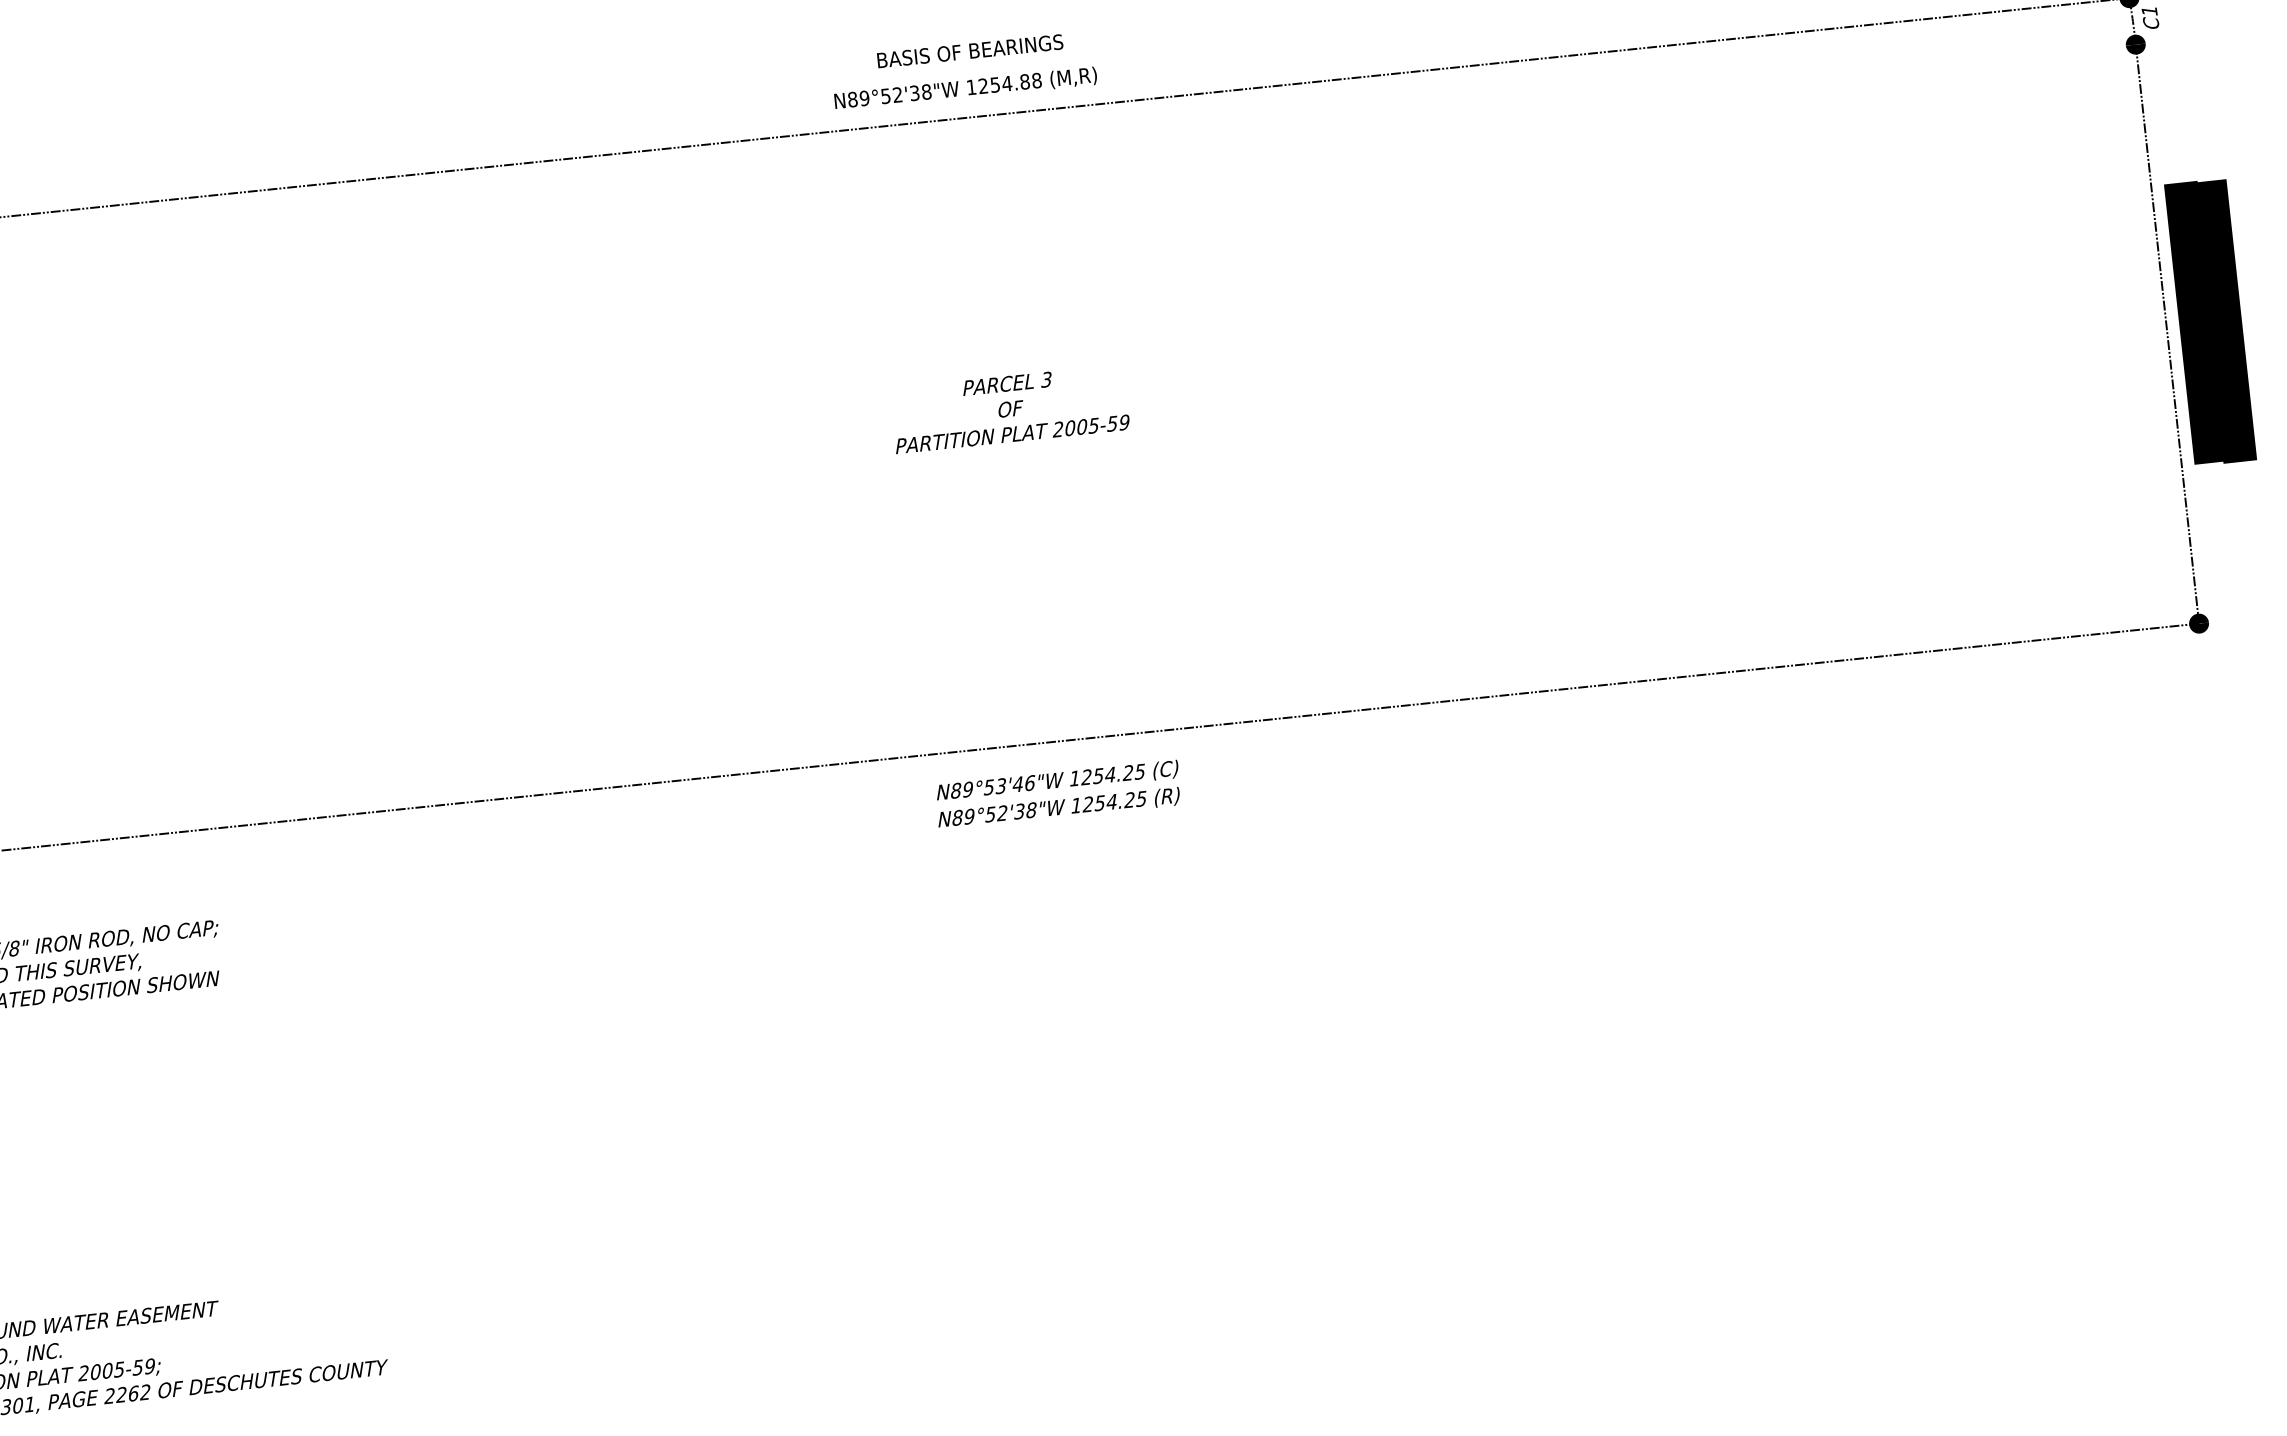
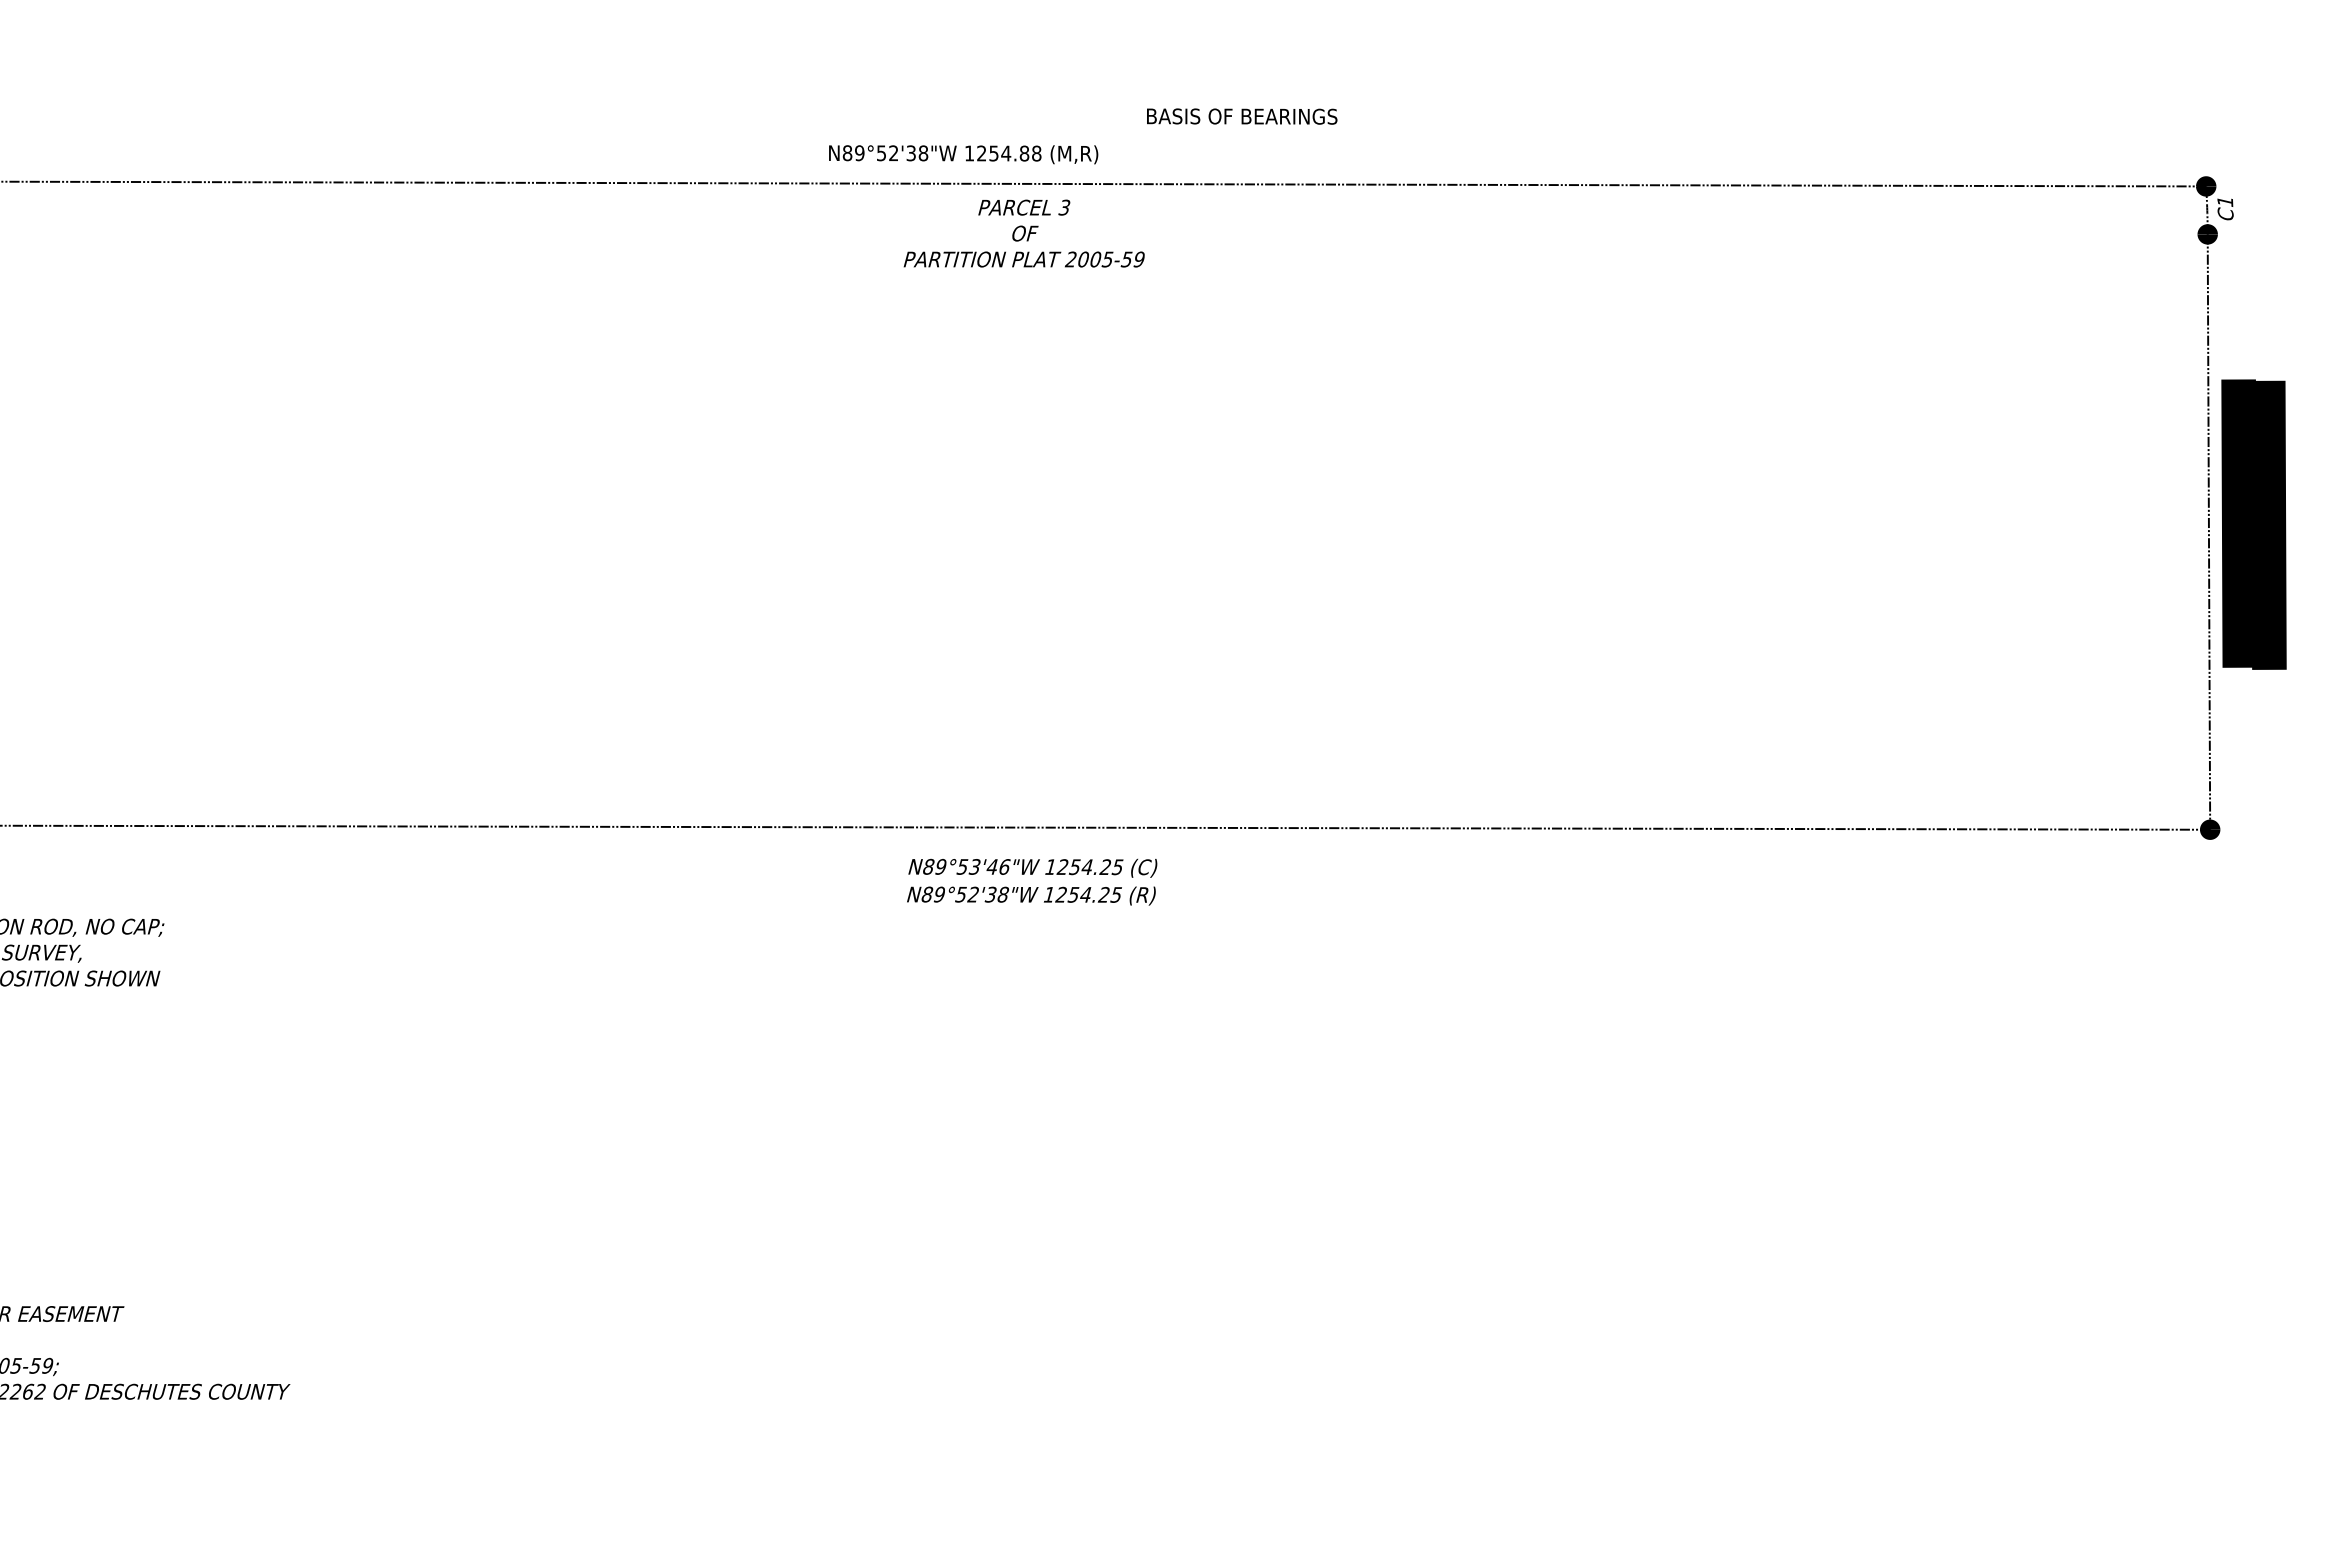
text: (970, 51) -> (1242, 116), moved
text: (965, 89) -> (963, 154), moved
text: (1009, 409) -> (1023, 233), moved

